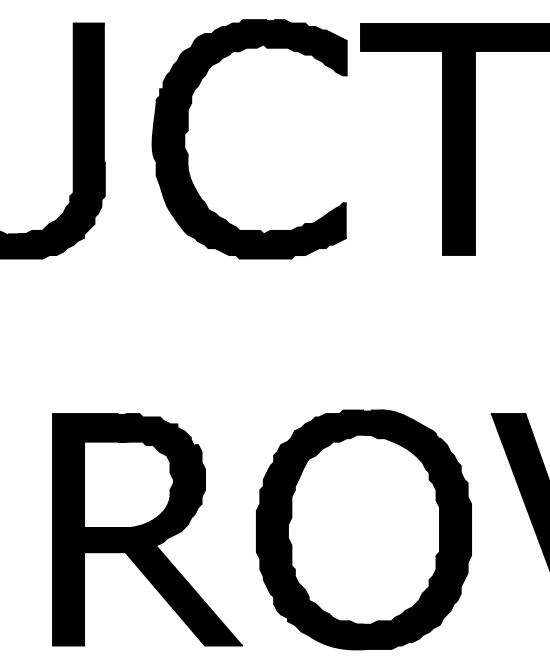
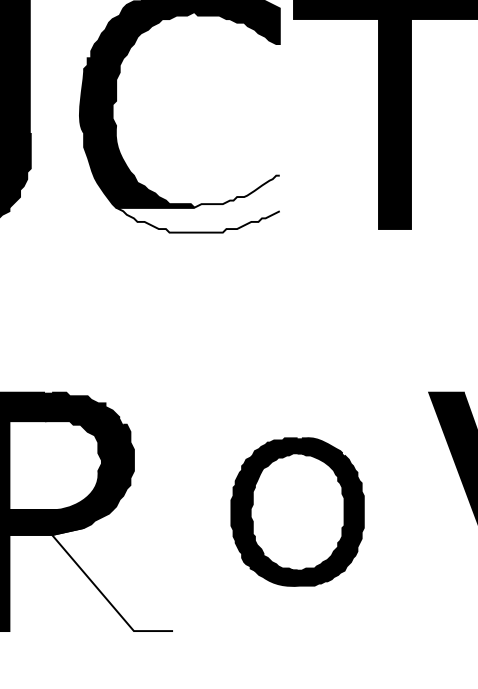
fill: (266, 230) -> (197, 203), removed
part: (363, 529) -> (297, 511), size x0.6
fill: (184, 595) -> (112, 579), removed

